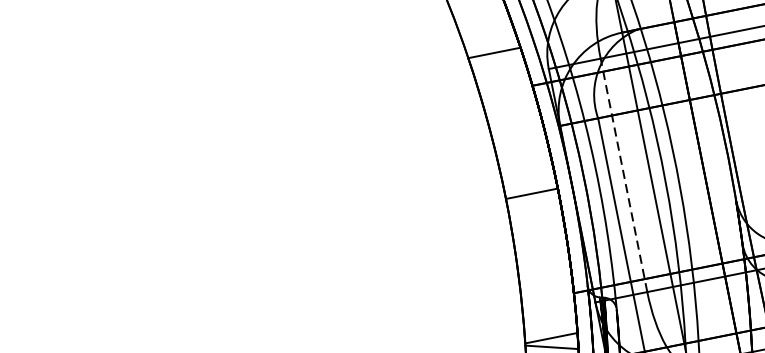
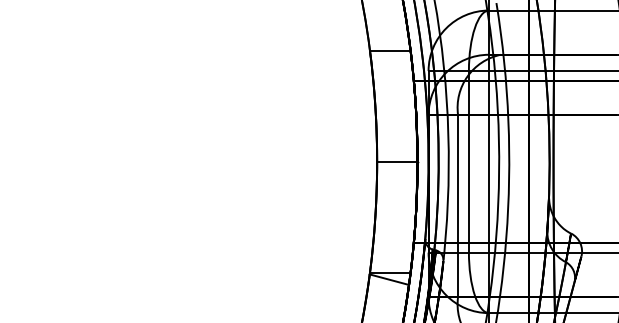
line: (623, 175) -> (468, 161), dashed -> solid

